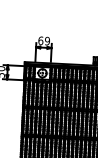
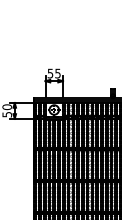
text: (43, 40) -> (53, 73), 69 -> 55

